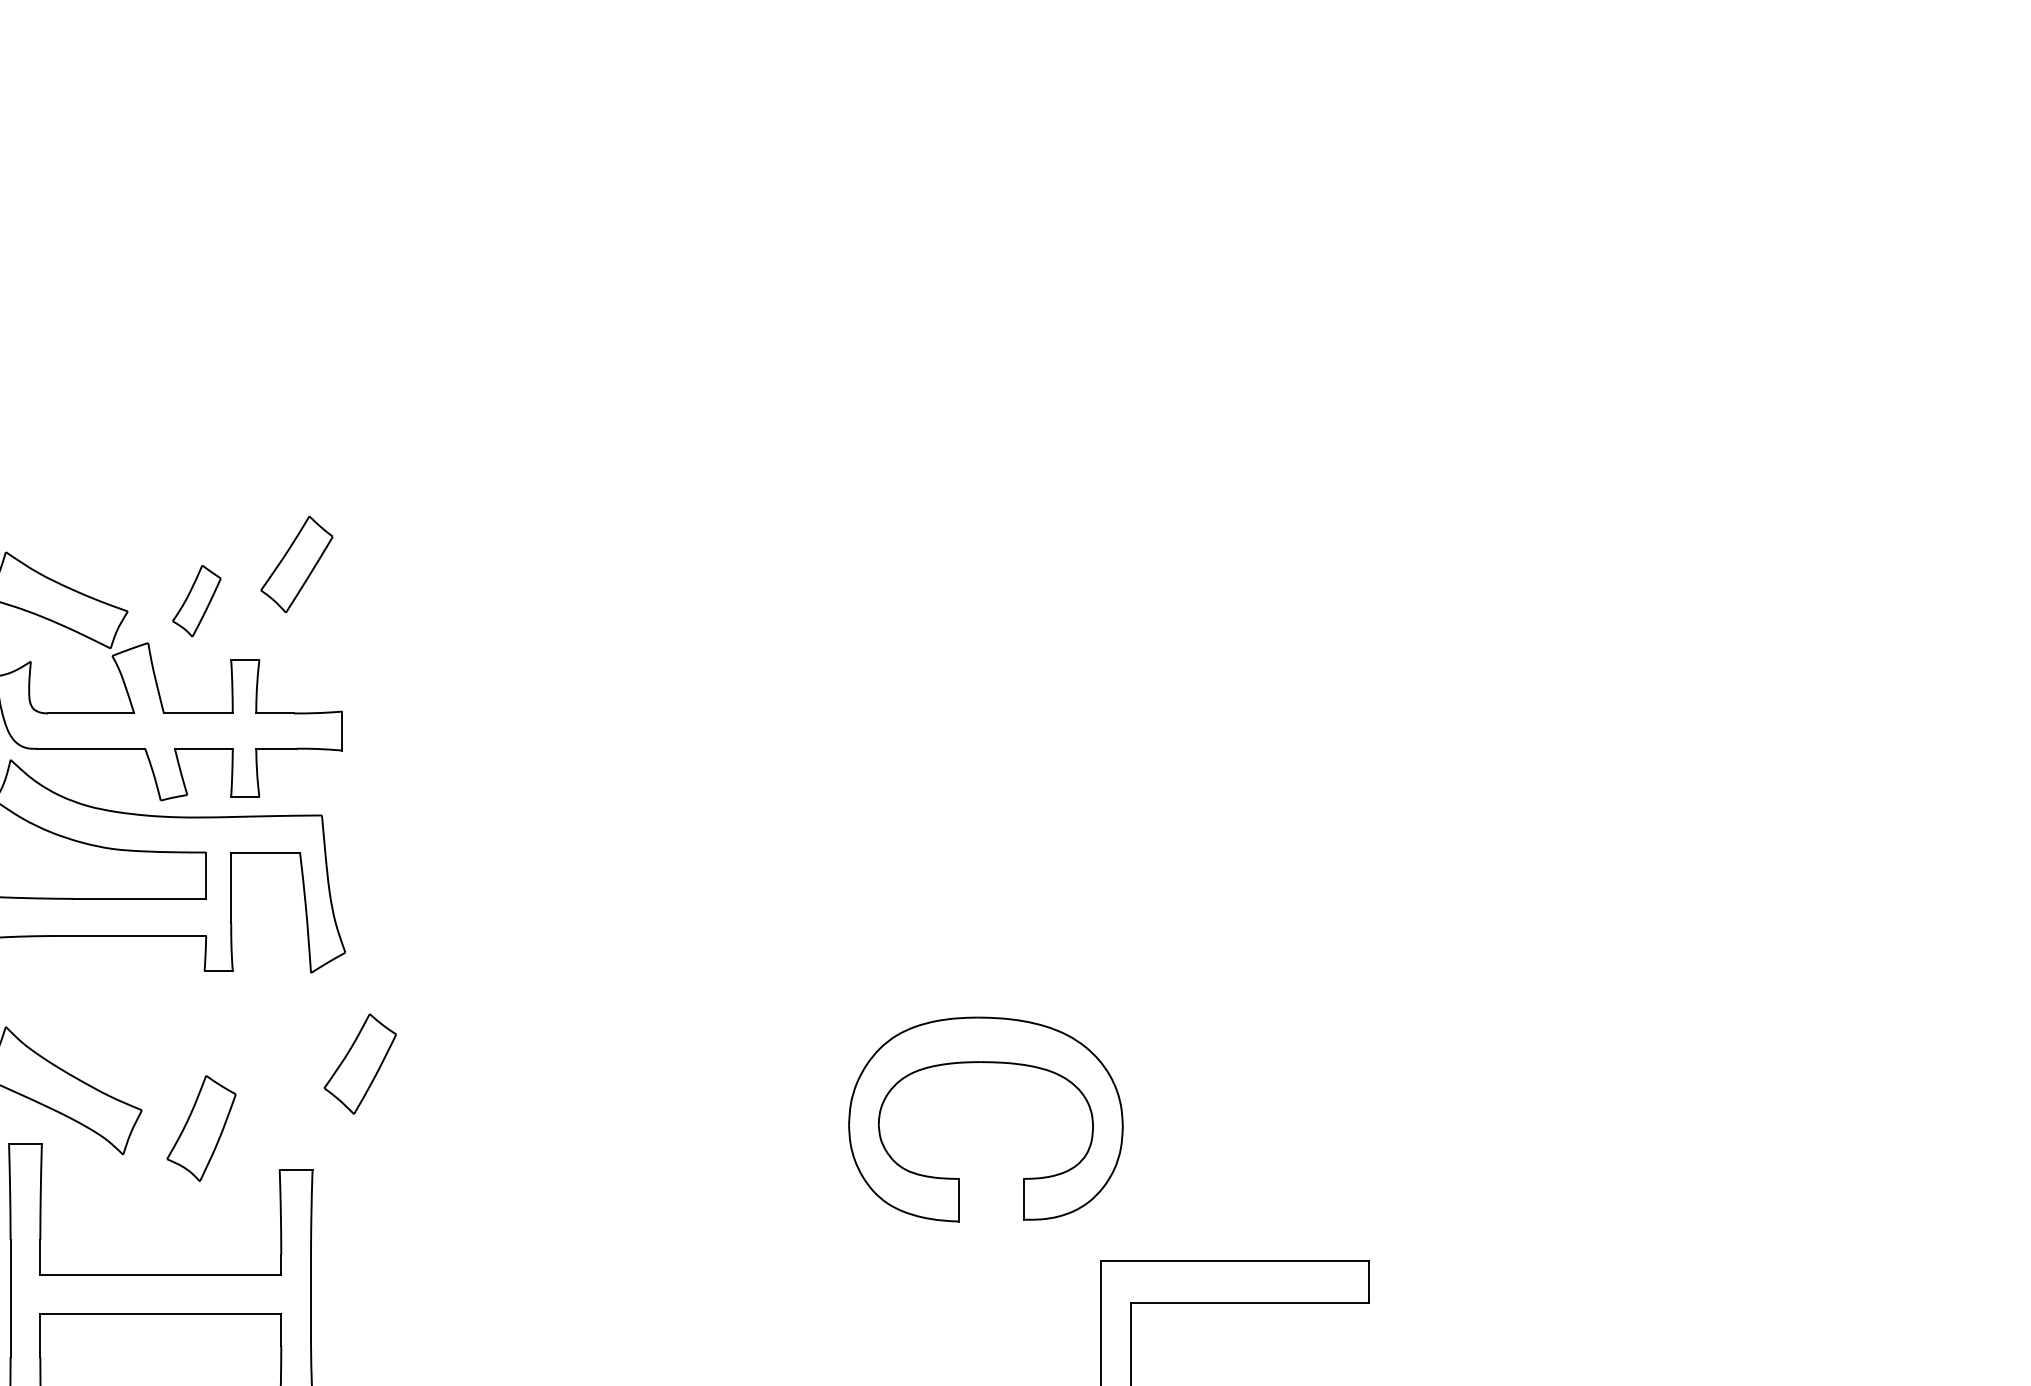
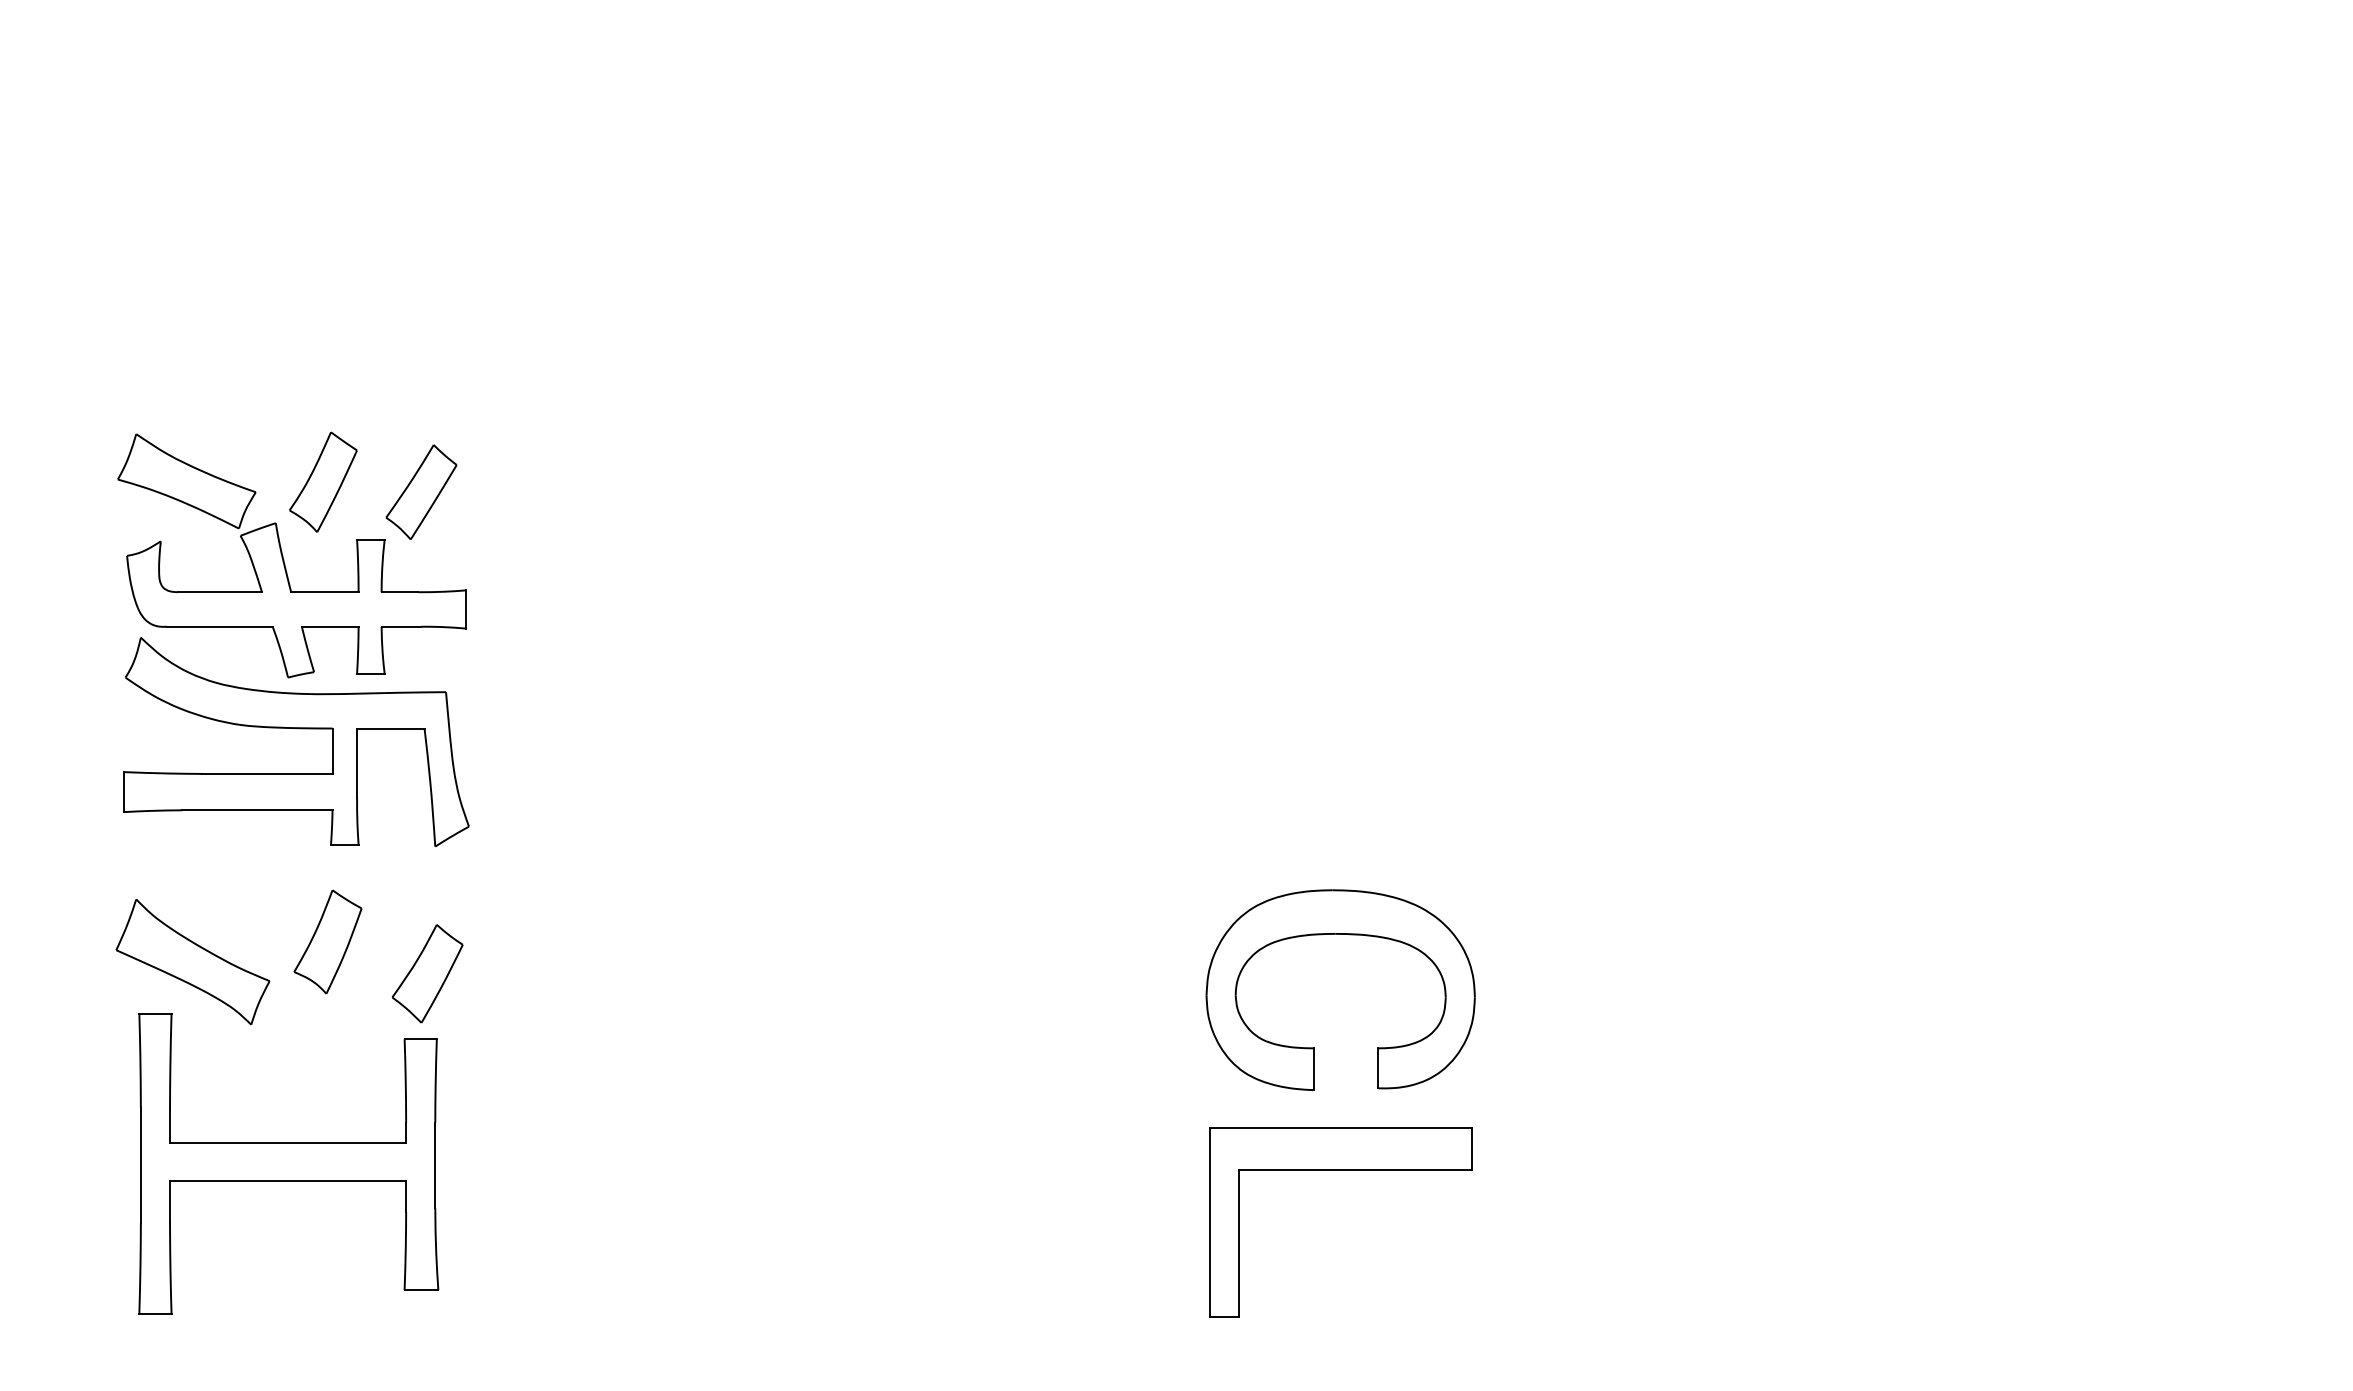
part: (296, 563) -> (421, 491), moved
part: (196, 600) -> (323, 481), size x1.43
part: (360, 1063) -> (427, 973), moved
part: (994, 1063) -> (1349, 935), moved
part: (201, 1128) -> (327, 941), moved

